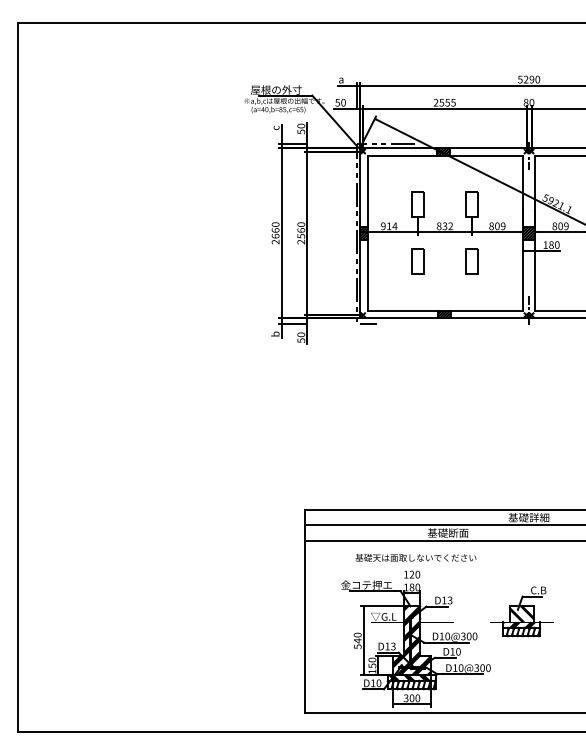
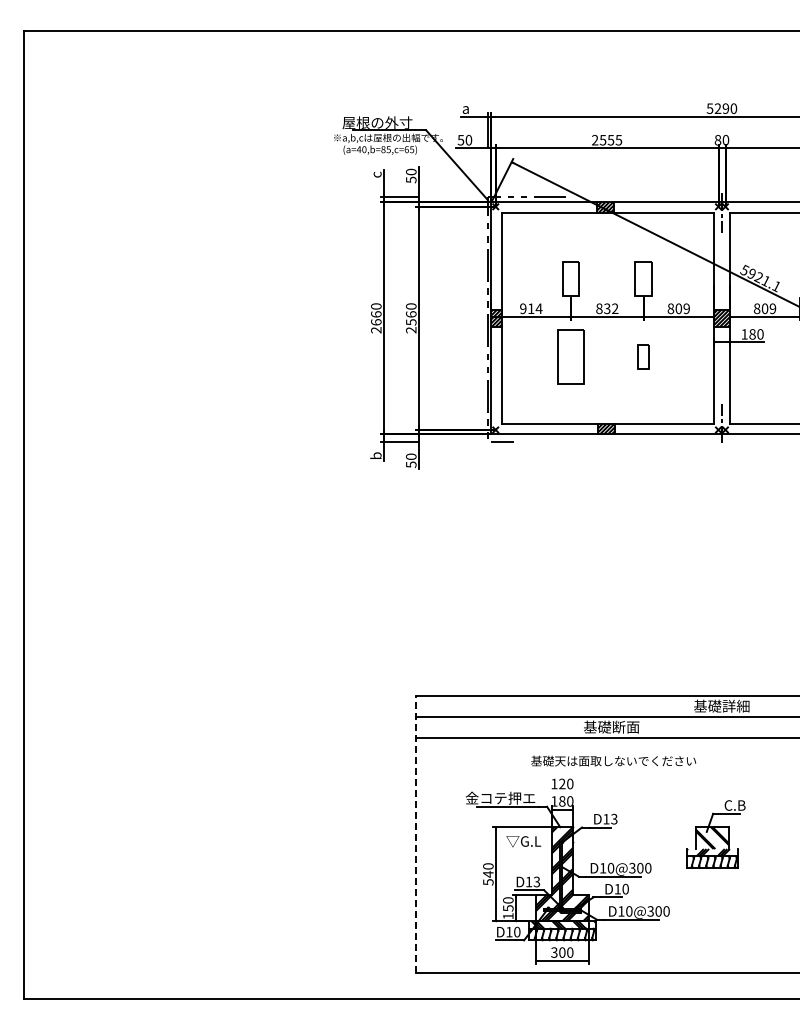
part: (417, 261) -> (570, 356), size x1.6
part: (471, 261) -> (643, 356), size x0.7
text: (415, 557) -> (613, 760), moved
line: (304, 610) -> (415, 833), solid -> dashed

